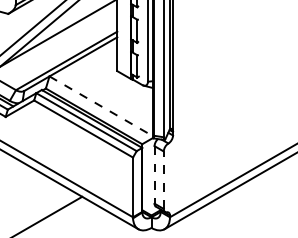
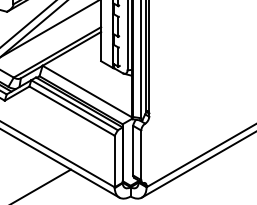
line: (101, 106) -> (87, 91), dashed -> solid
line: (154, 174) -> (133, 150), dashed -> solid
line: (164, 180) -> (141, 155), dashed -> solid

